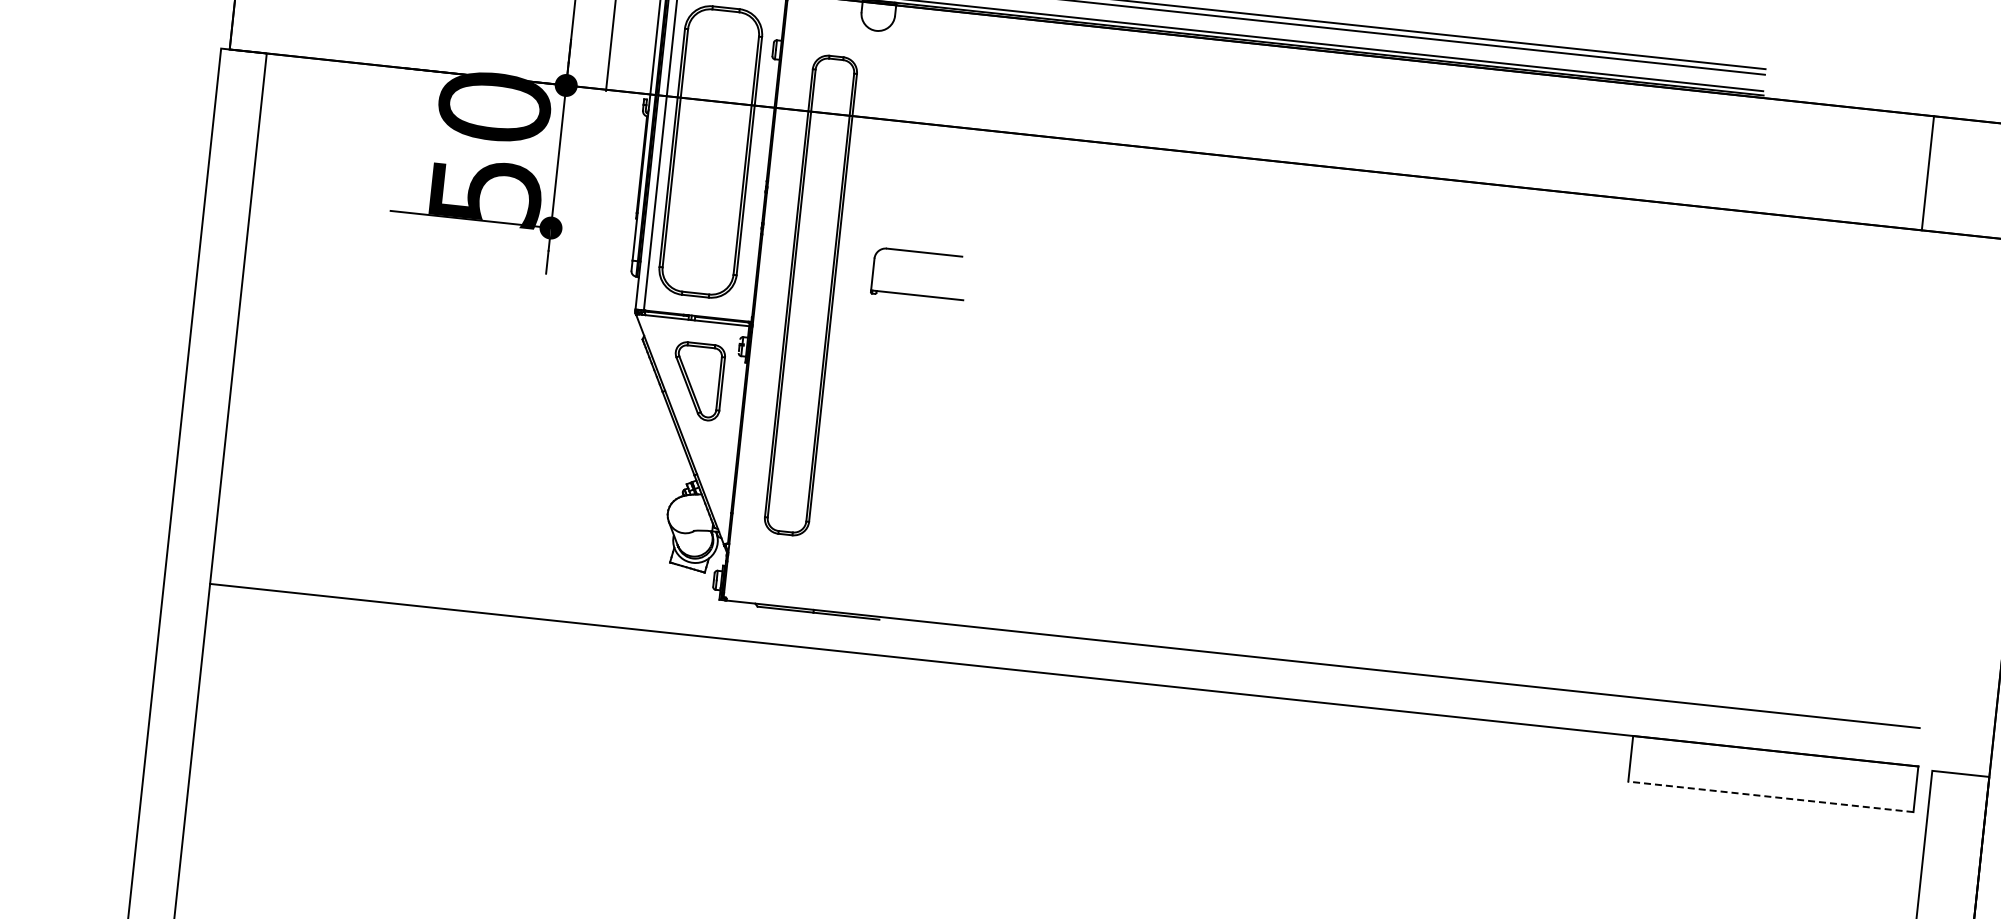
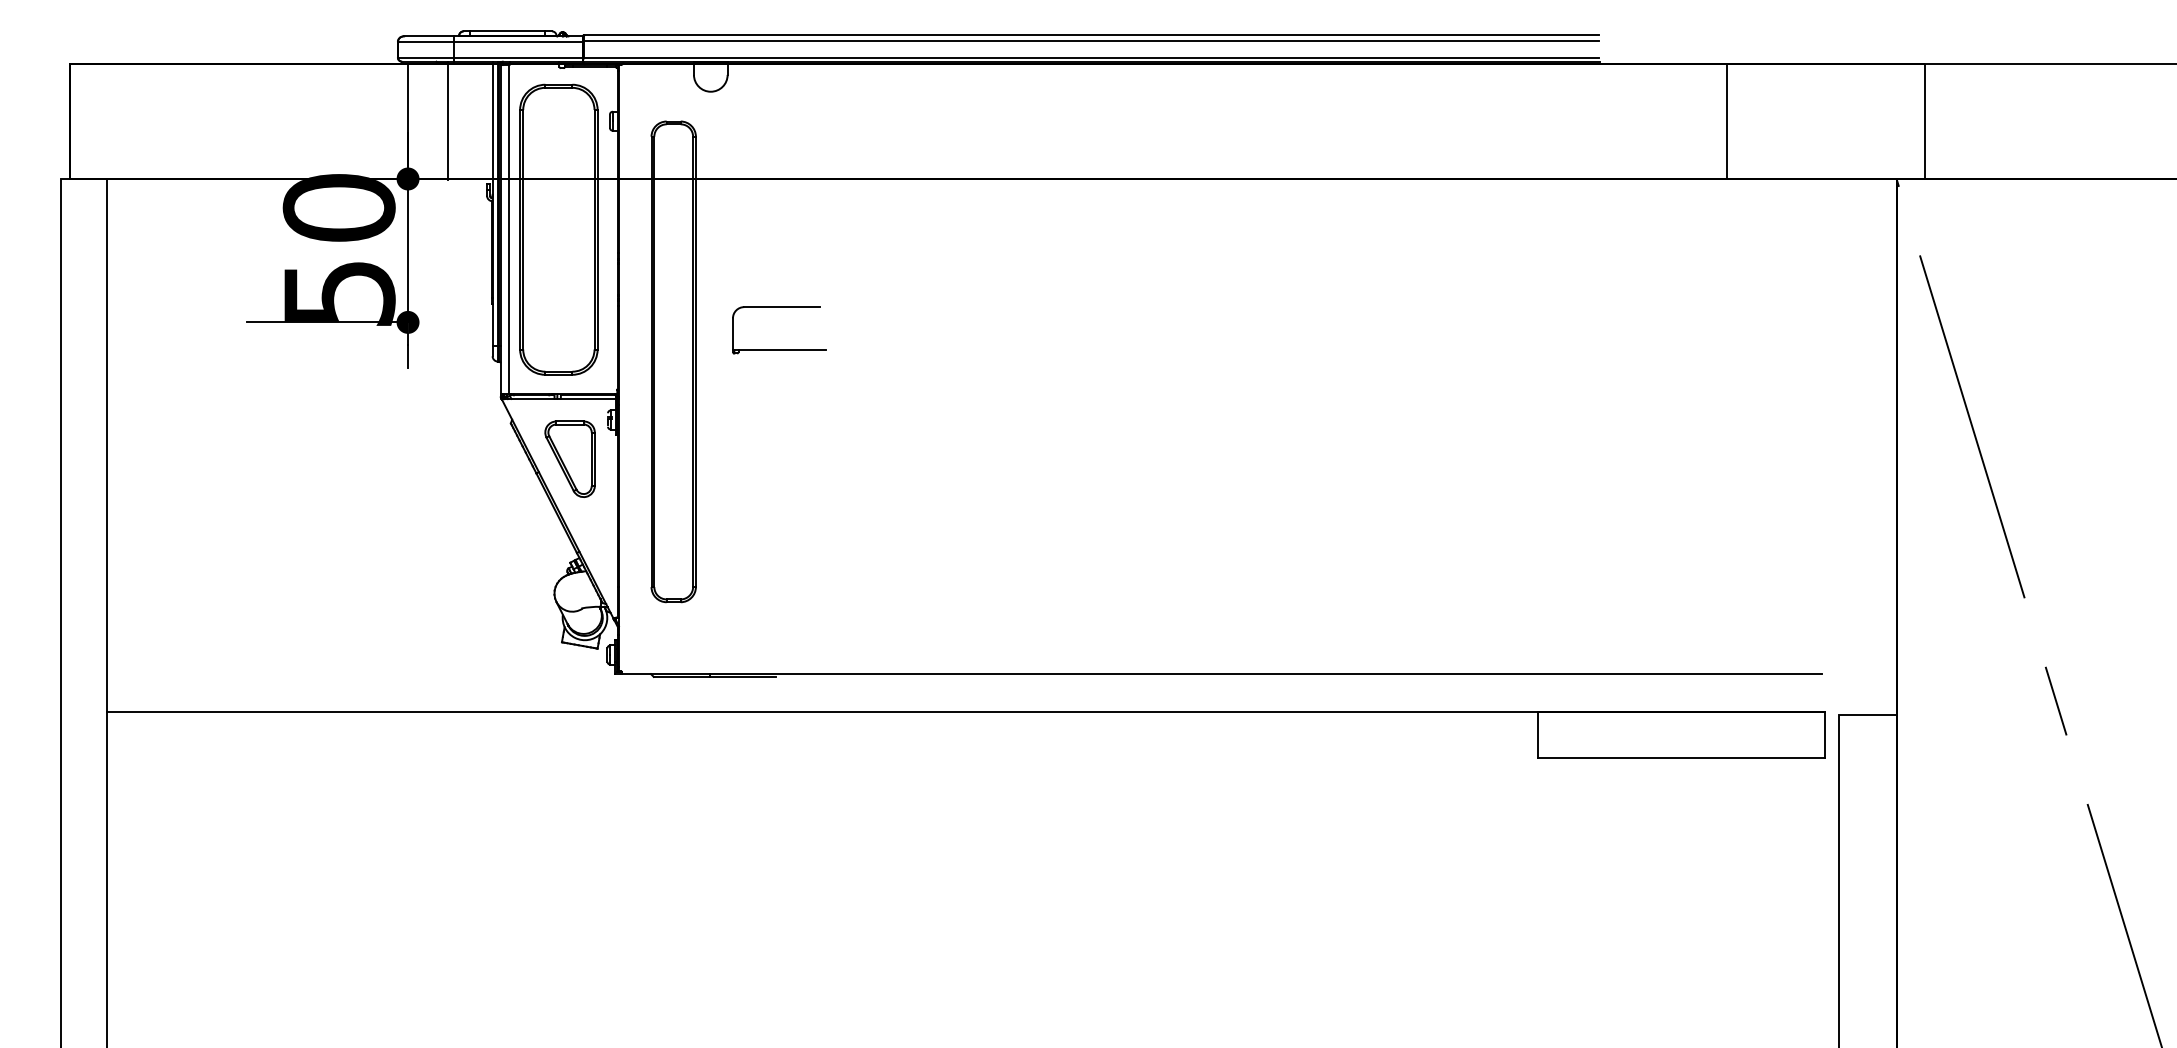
line: (1928, 173) -> (1727, 121), moved
line: (1769, 796) -> (1680, 758), dashed -> solid

